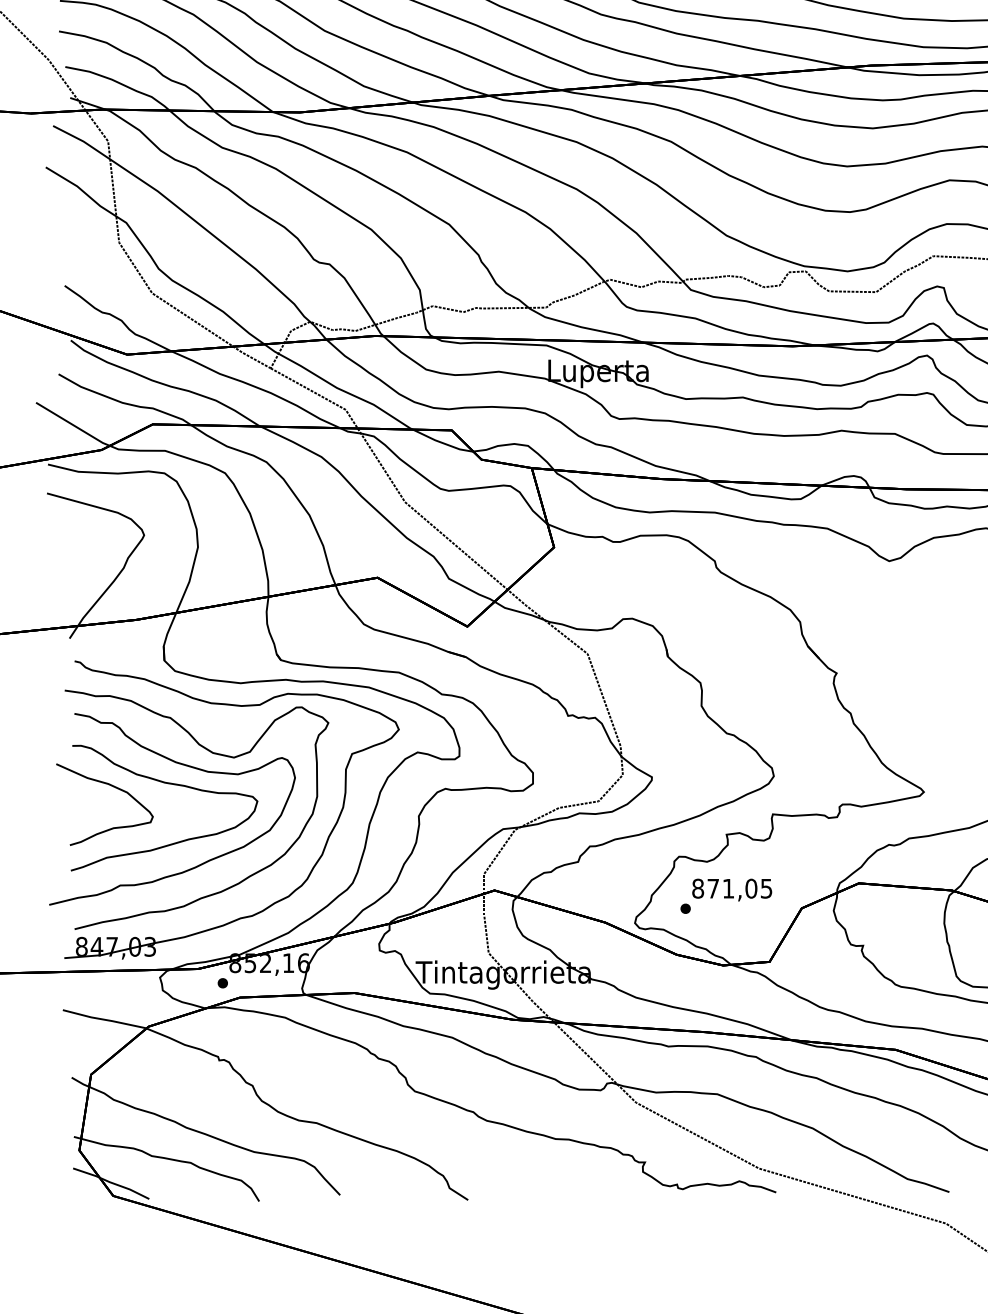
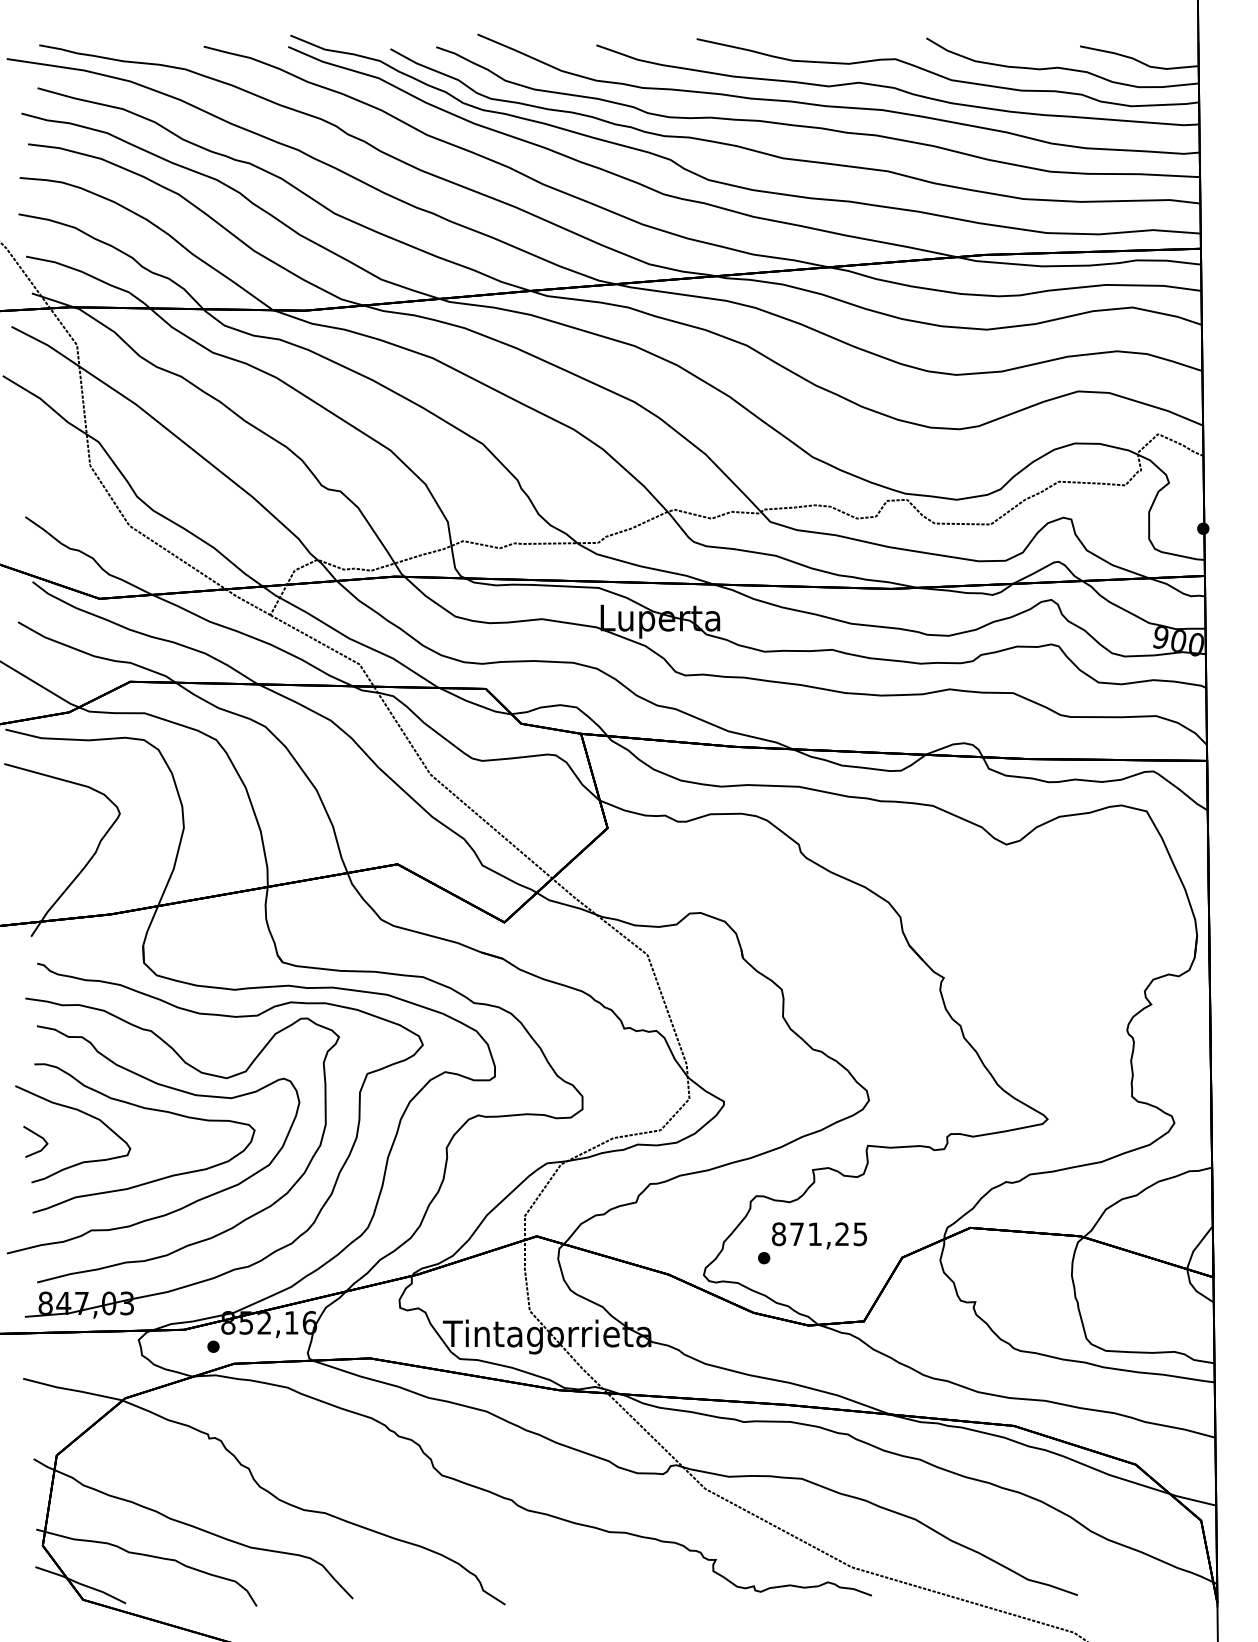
line: (76, 807) -> (39, 1137), added
text: (751, 888) -> (842, 1234), 871,05 -> 871,25

